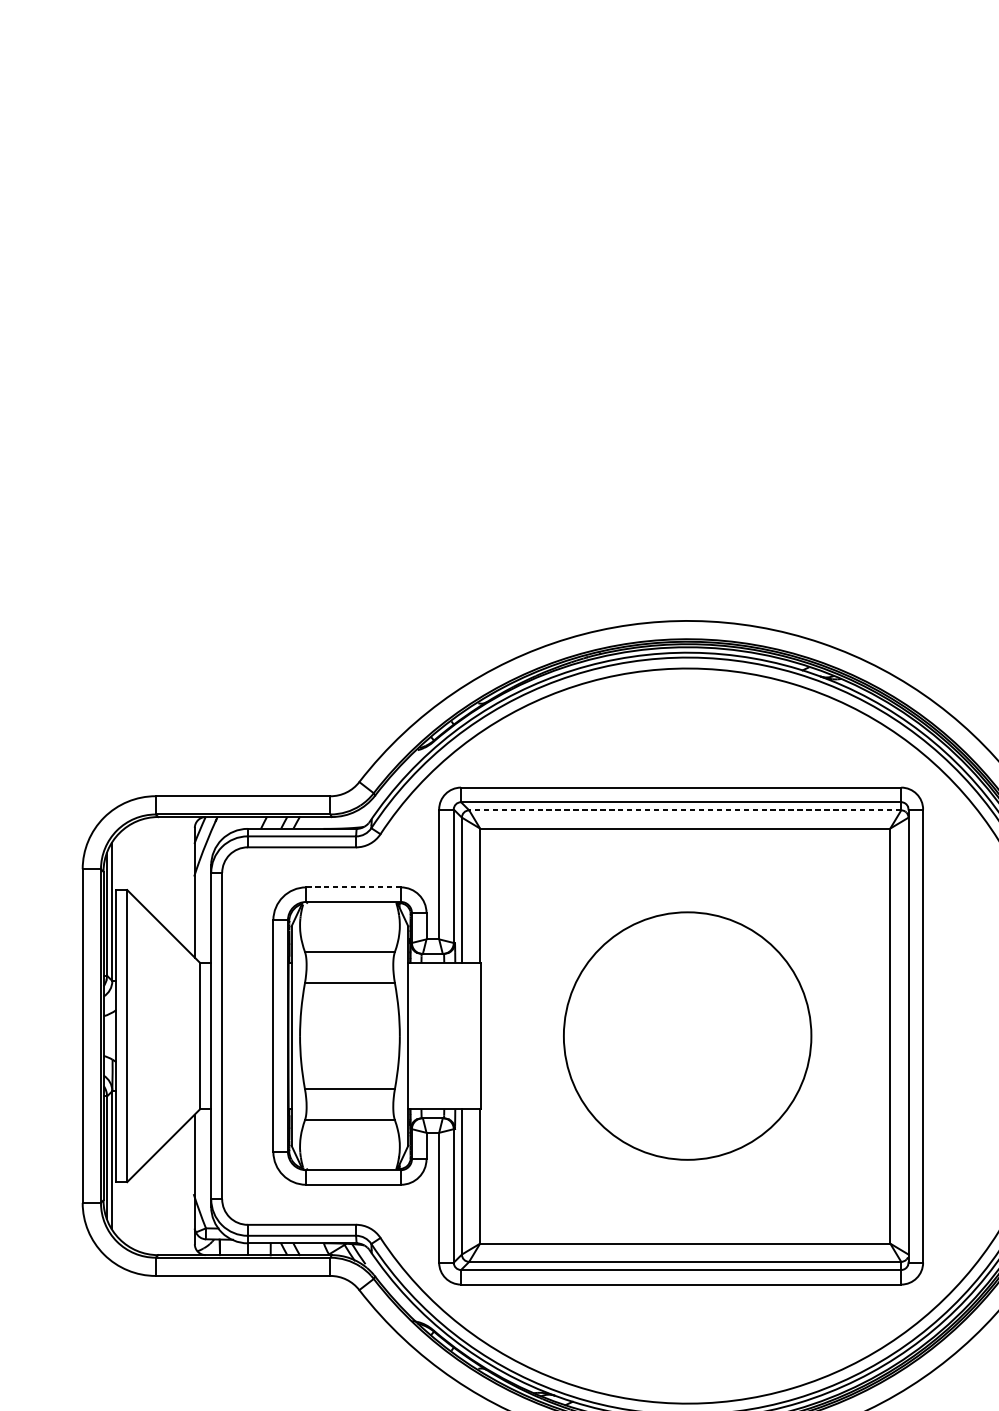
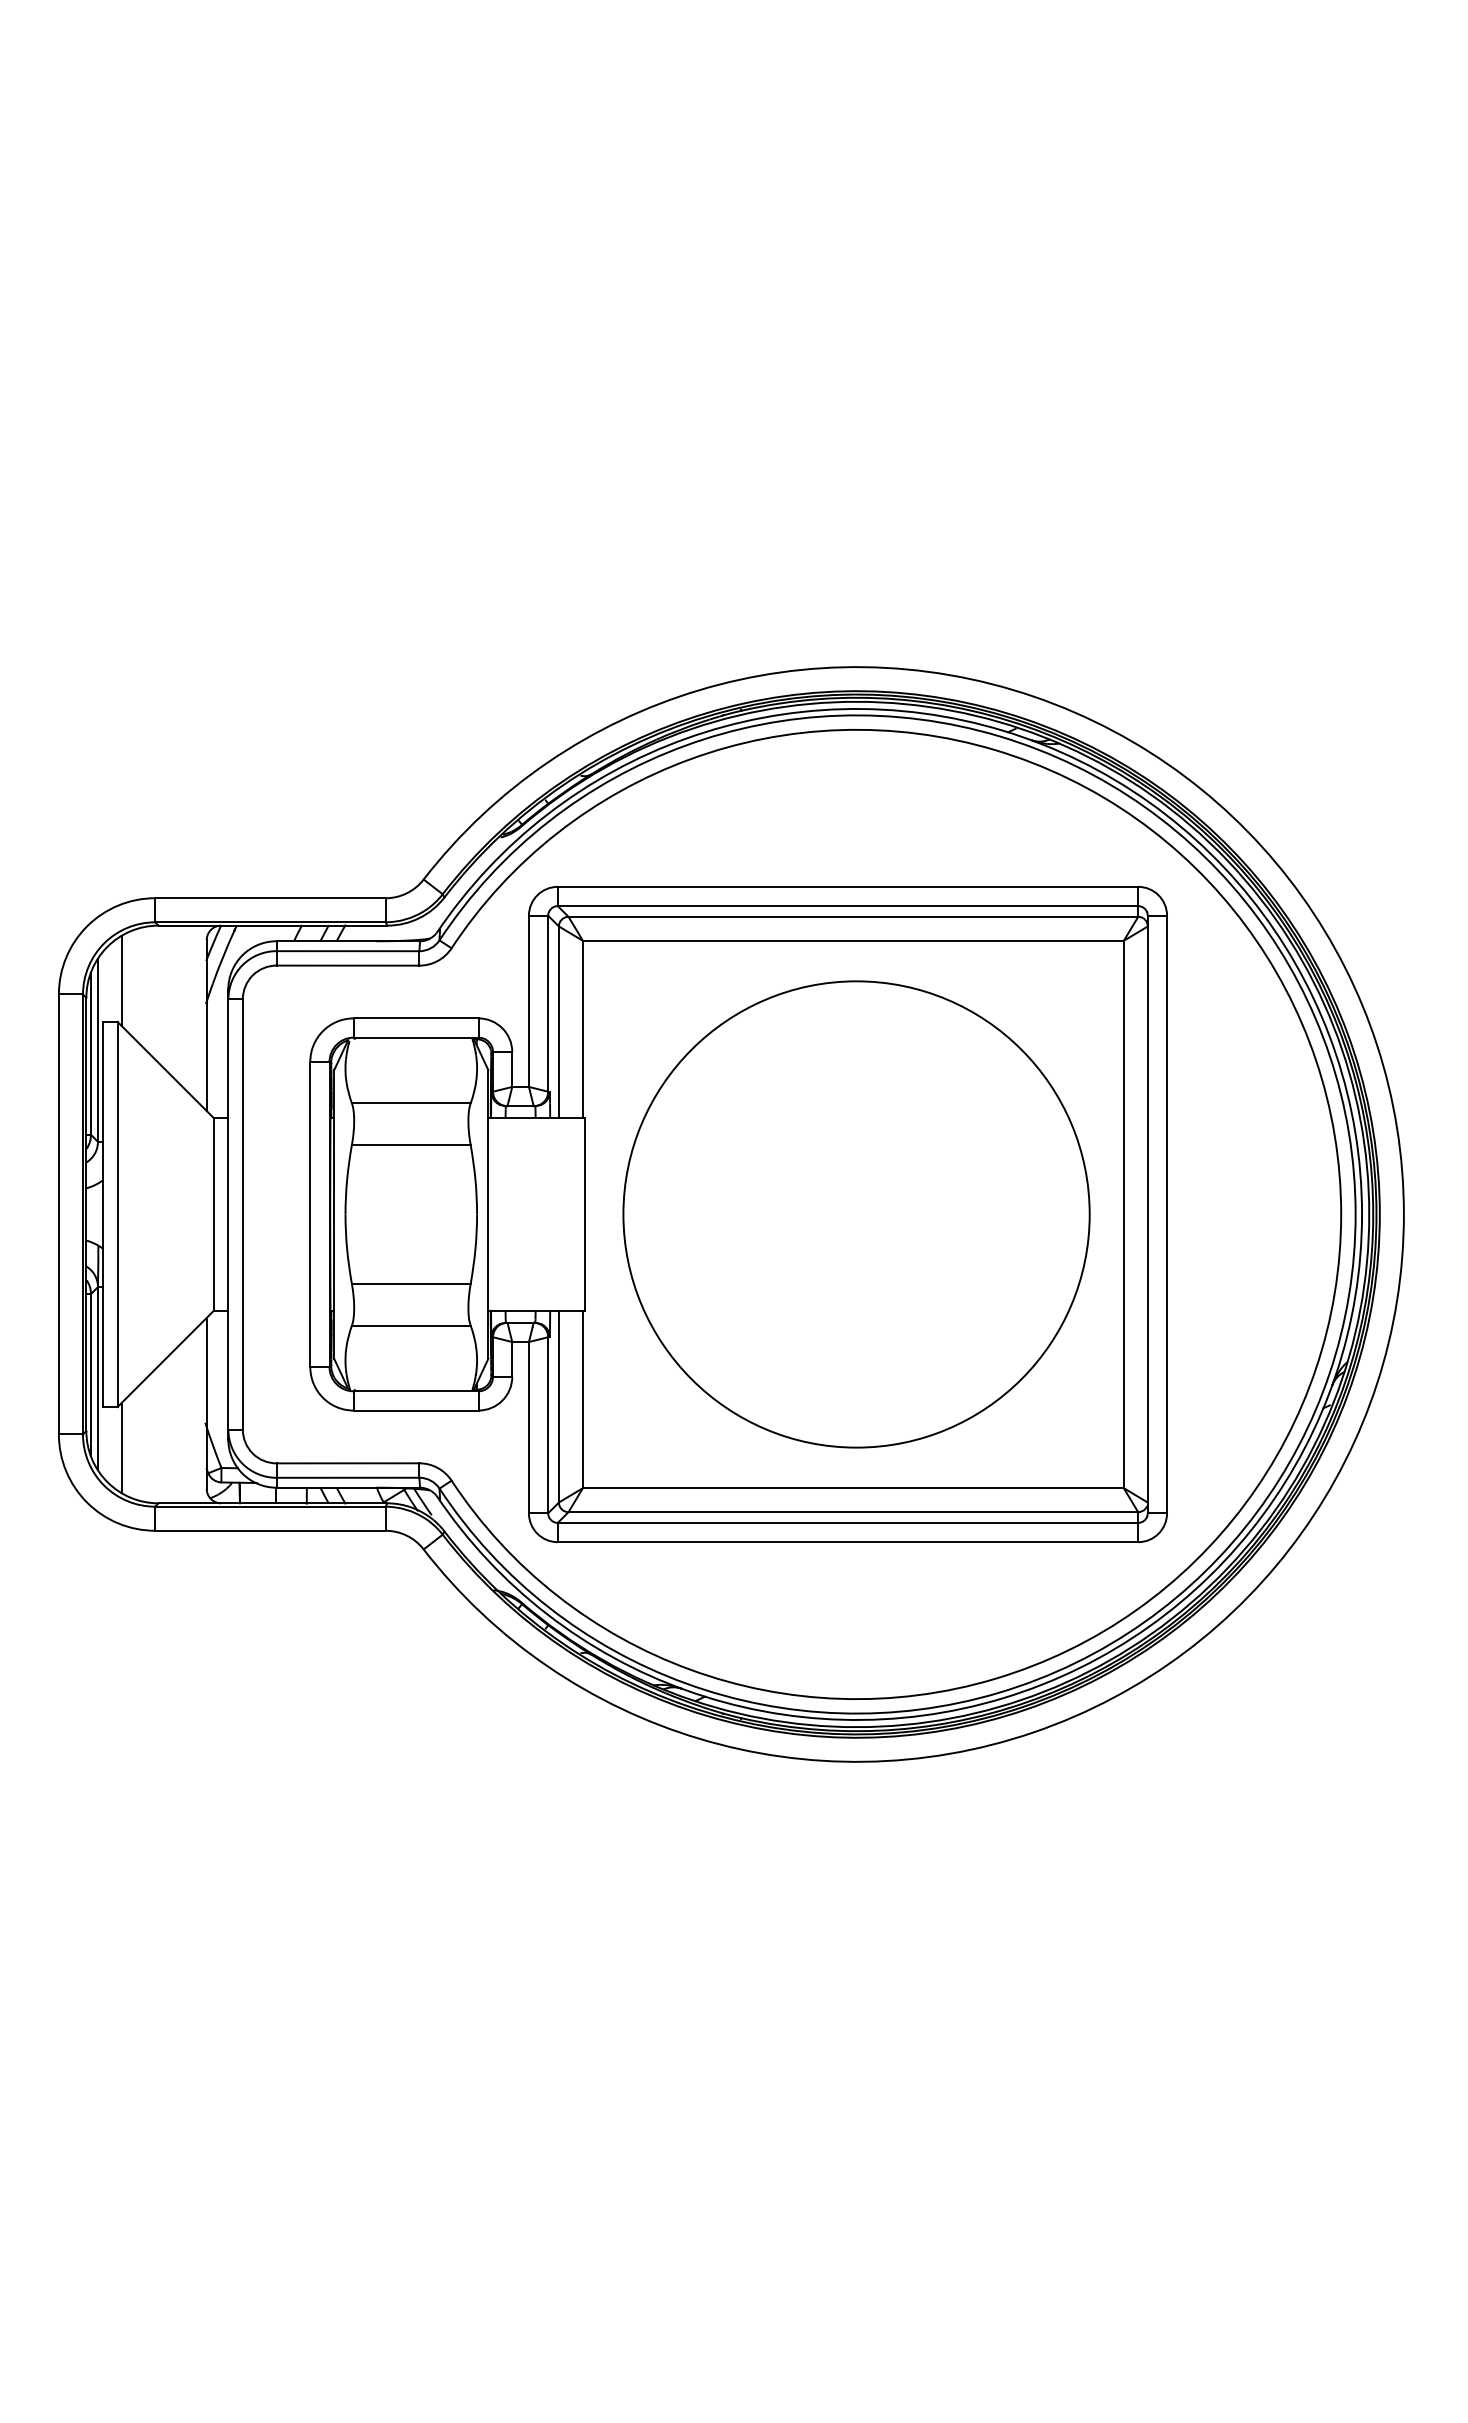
line: (685, 810) -> (853, 916), dashed -> solid
line: (130, 859) -> (122, 981), added
line: (353, 887) -> (416, 1018), dashed -> solid
circle: (687, 1036) -> (856, 1214), size x1.43
line: (130, 1212) -> (122, 1447), added

